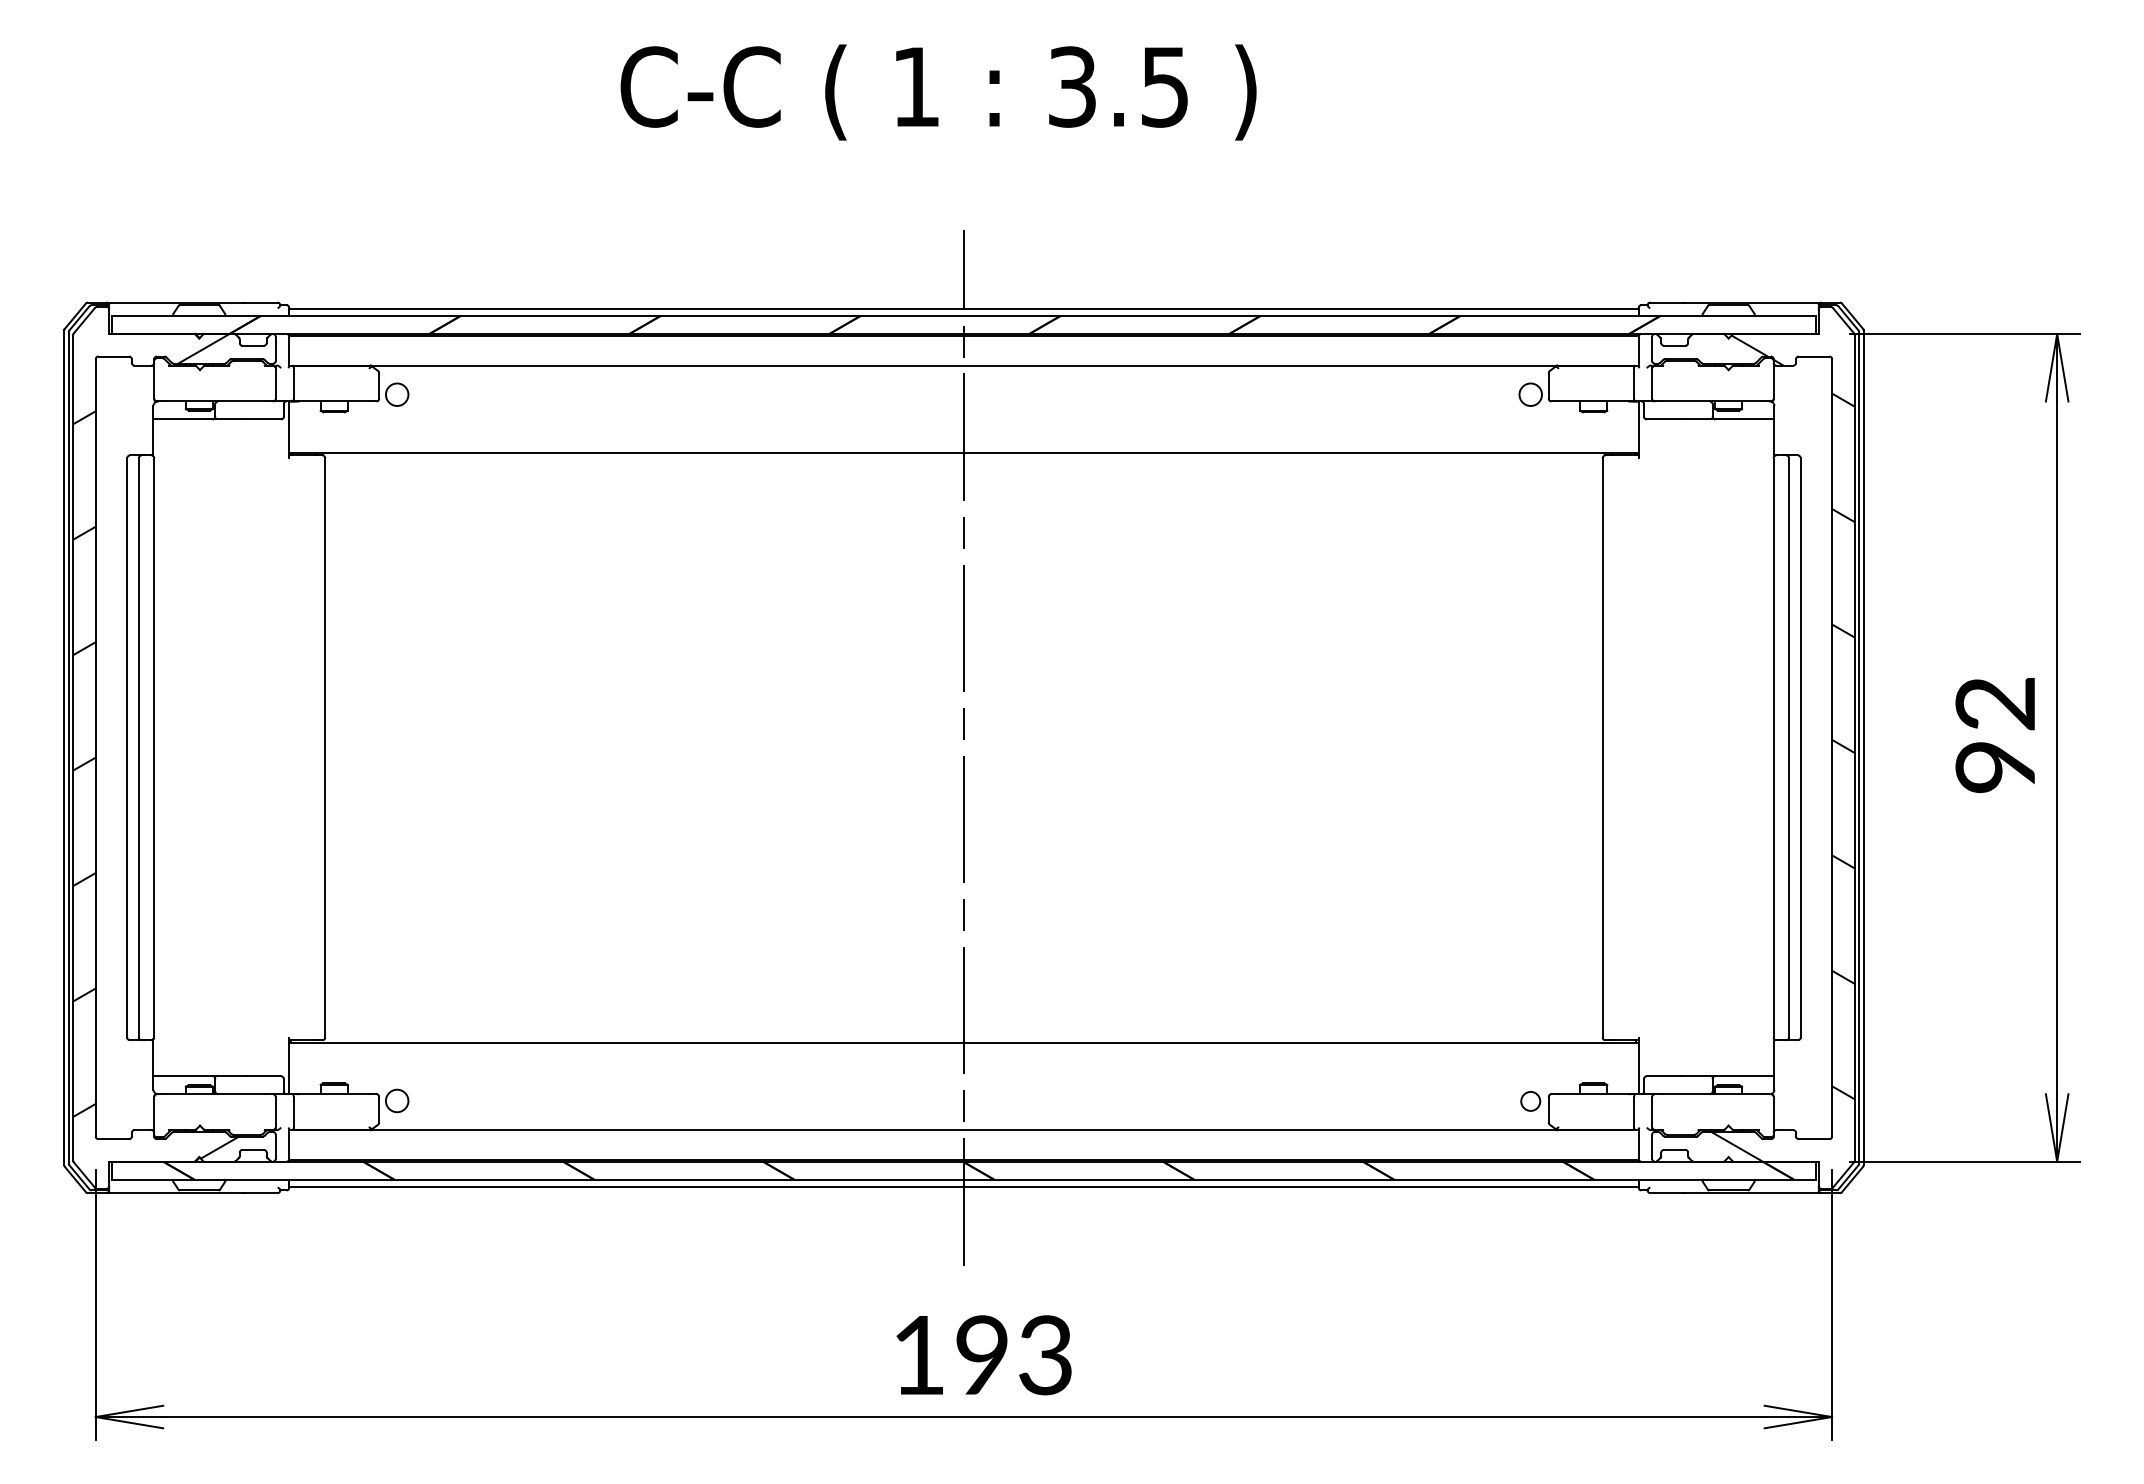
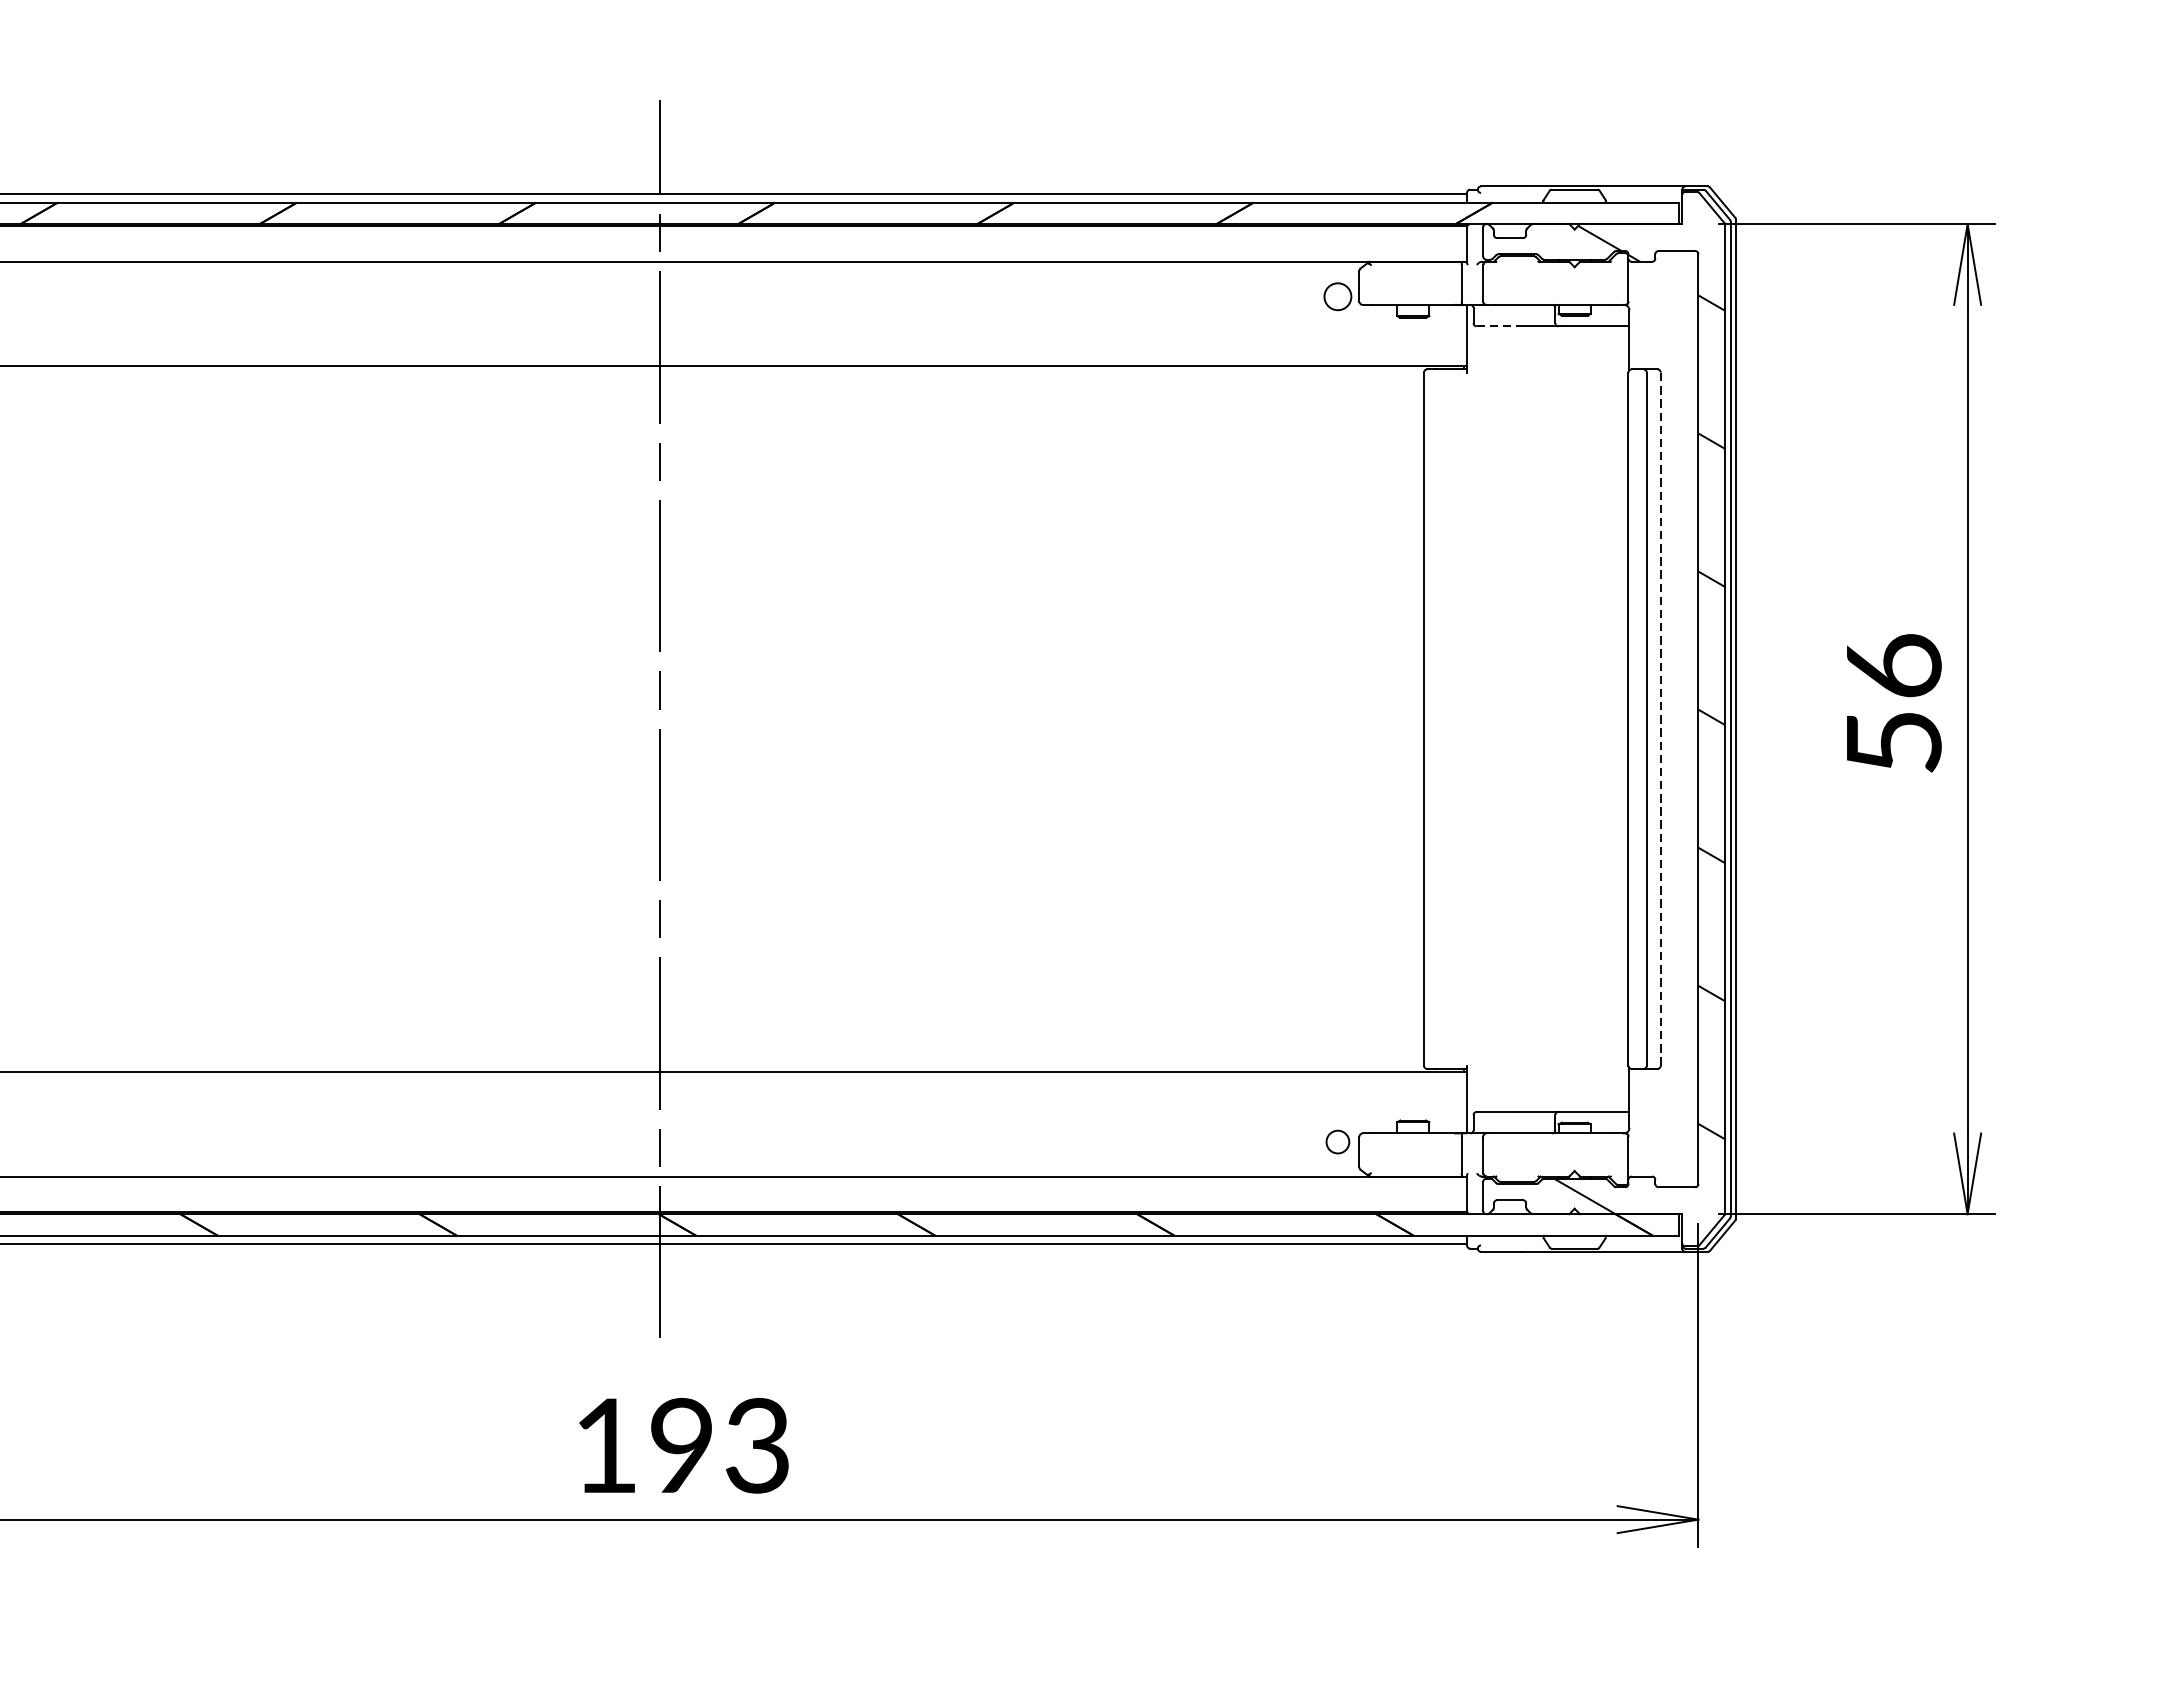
line: (1664, 419) -> (1497, 326), solid -> dashed
text: (1995, 734) -> (1893, 703), 92 -> 56
line: (1800, 747) -> (1660, 718), solid -> dashed

